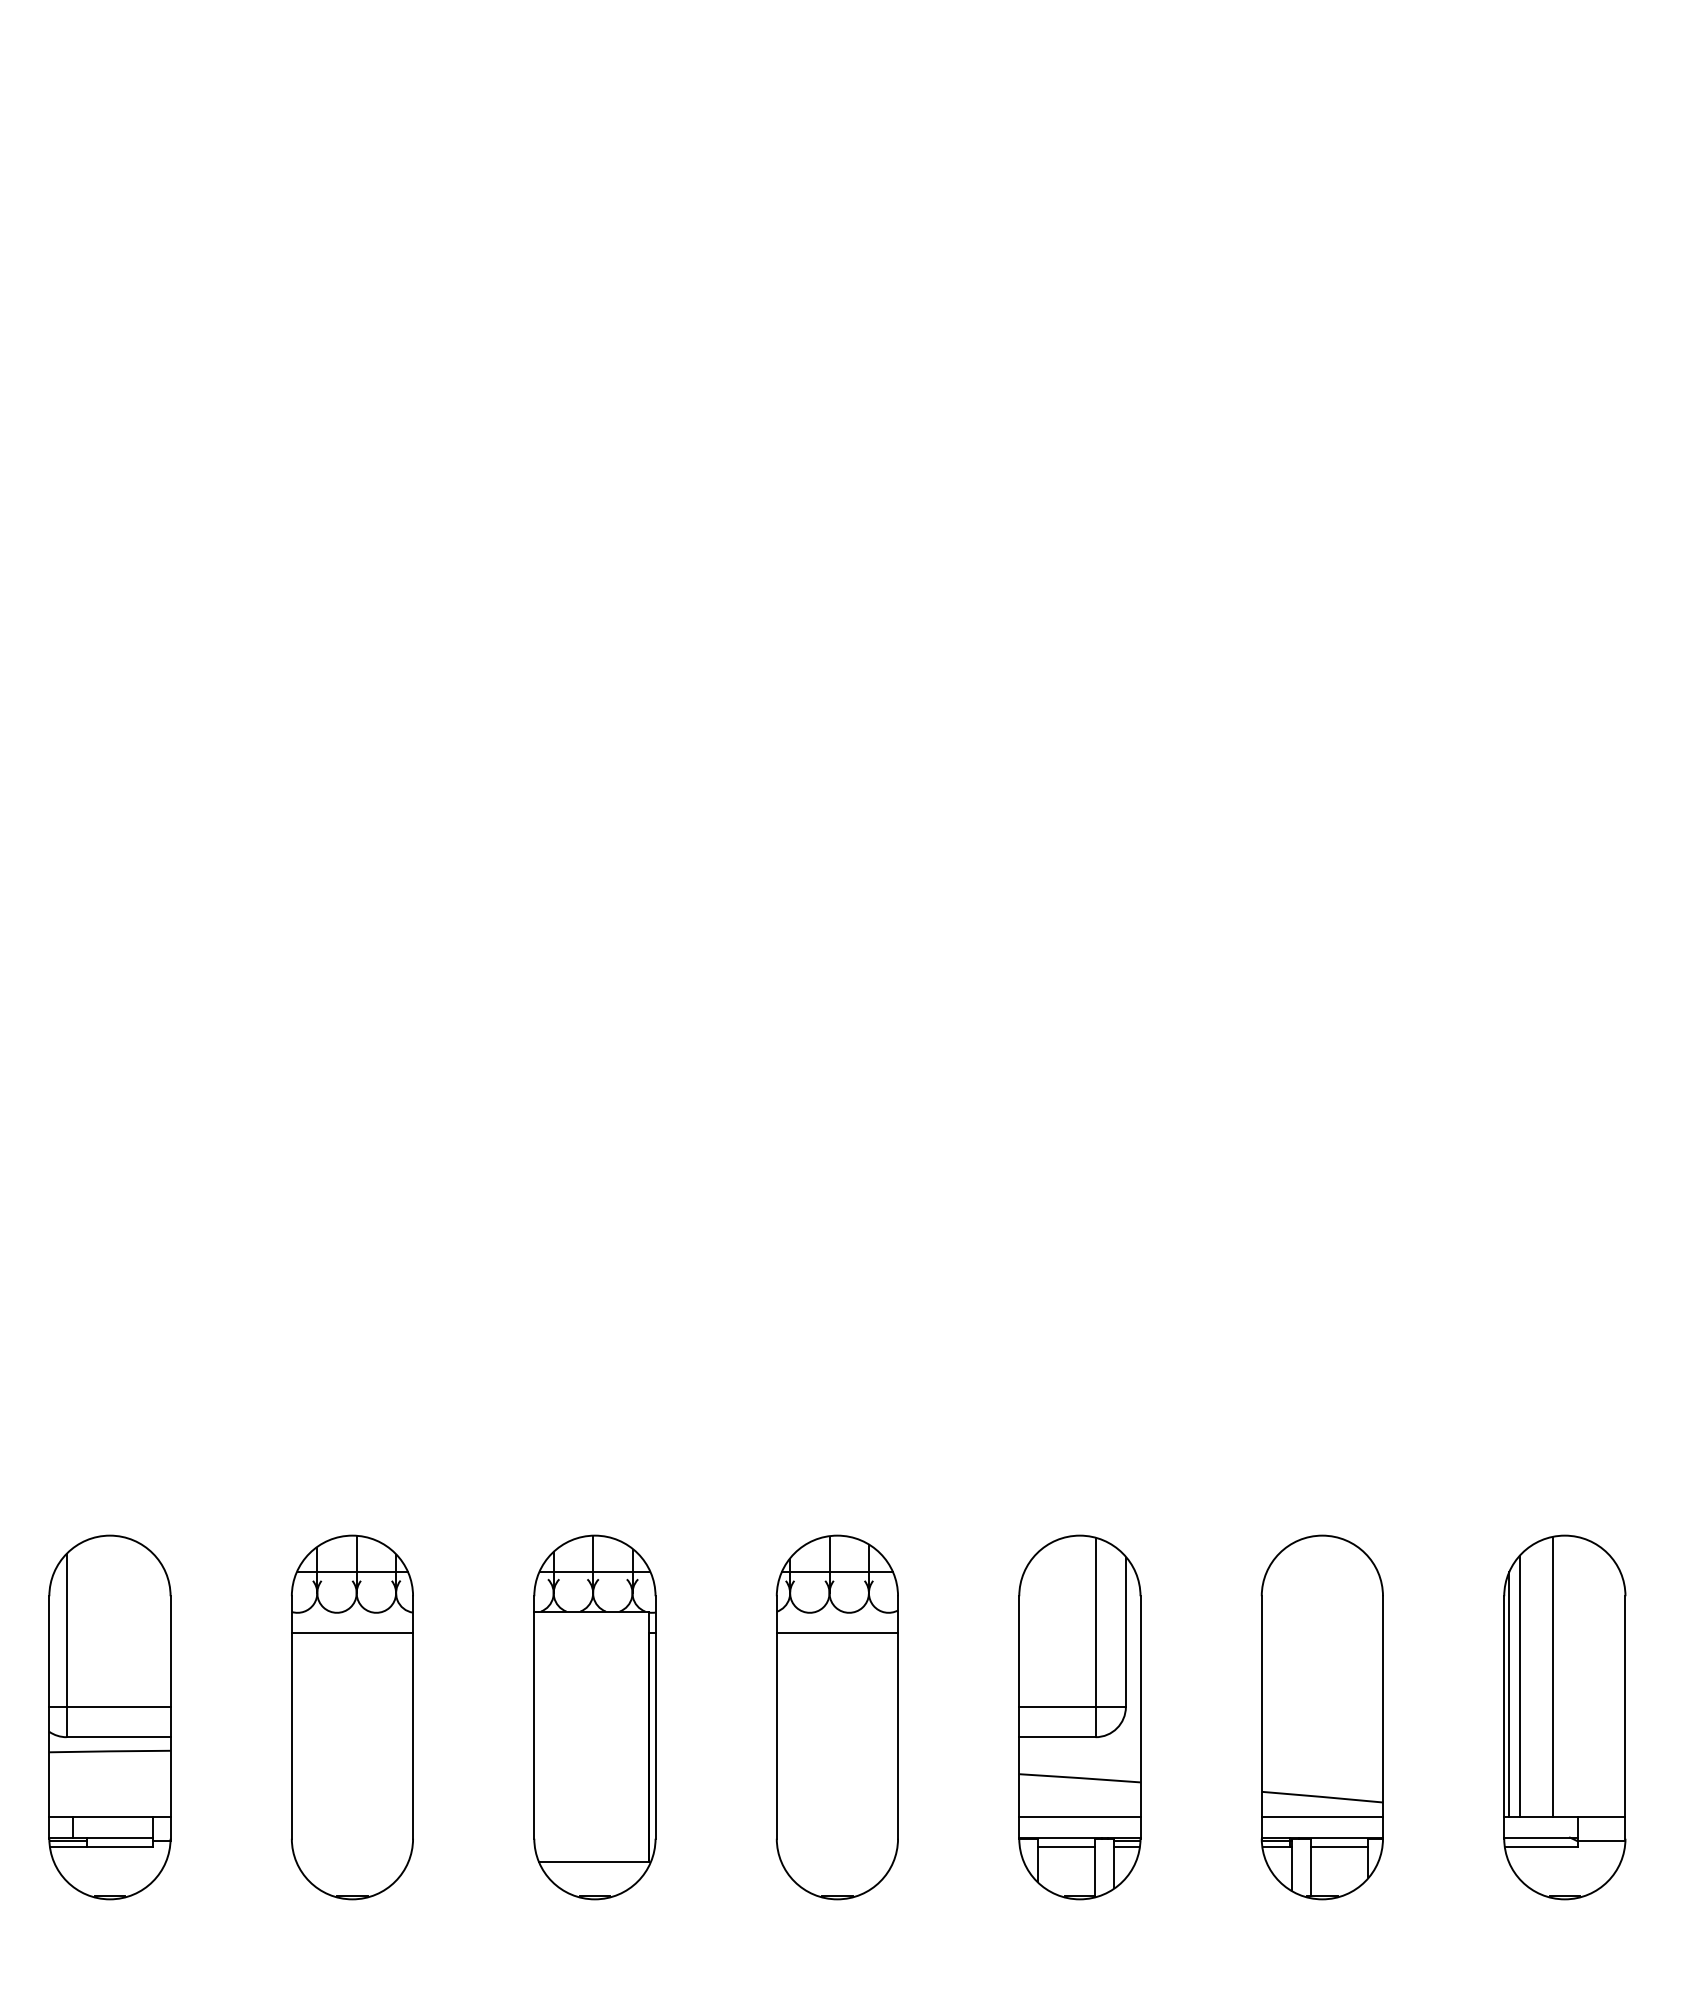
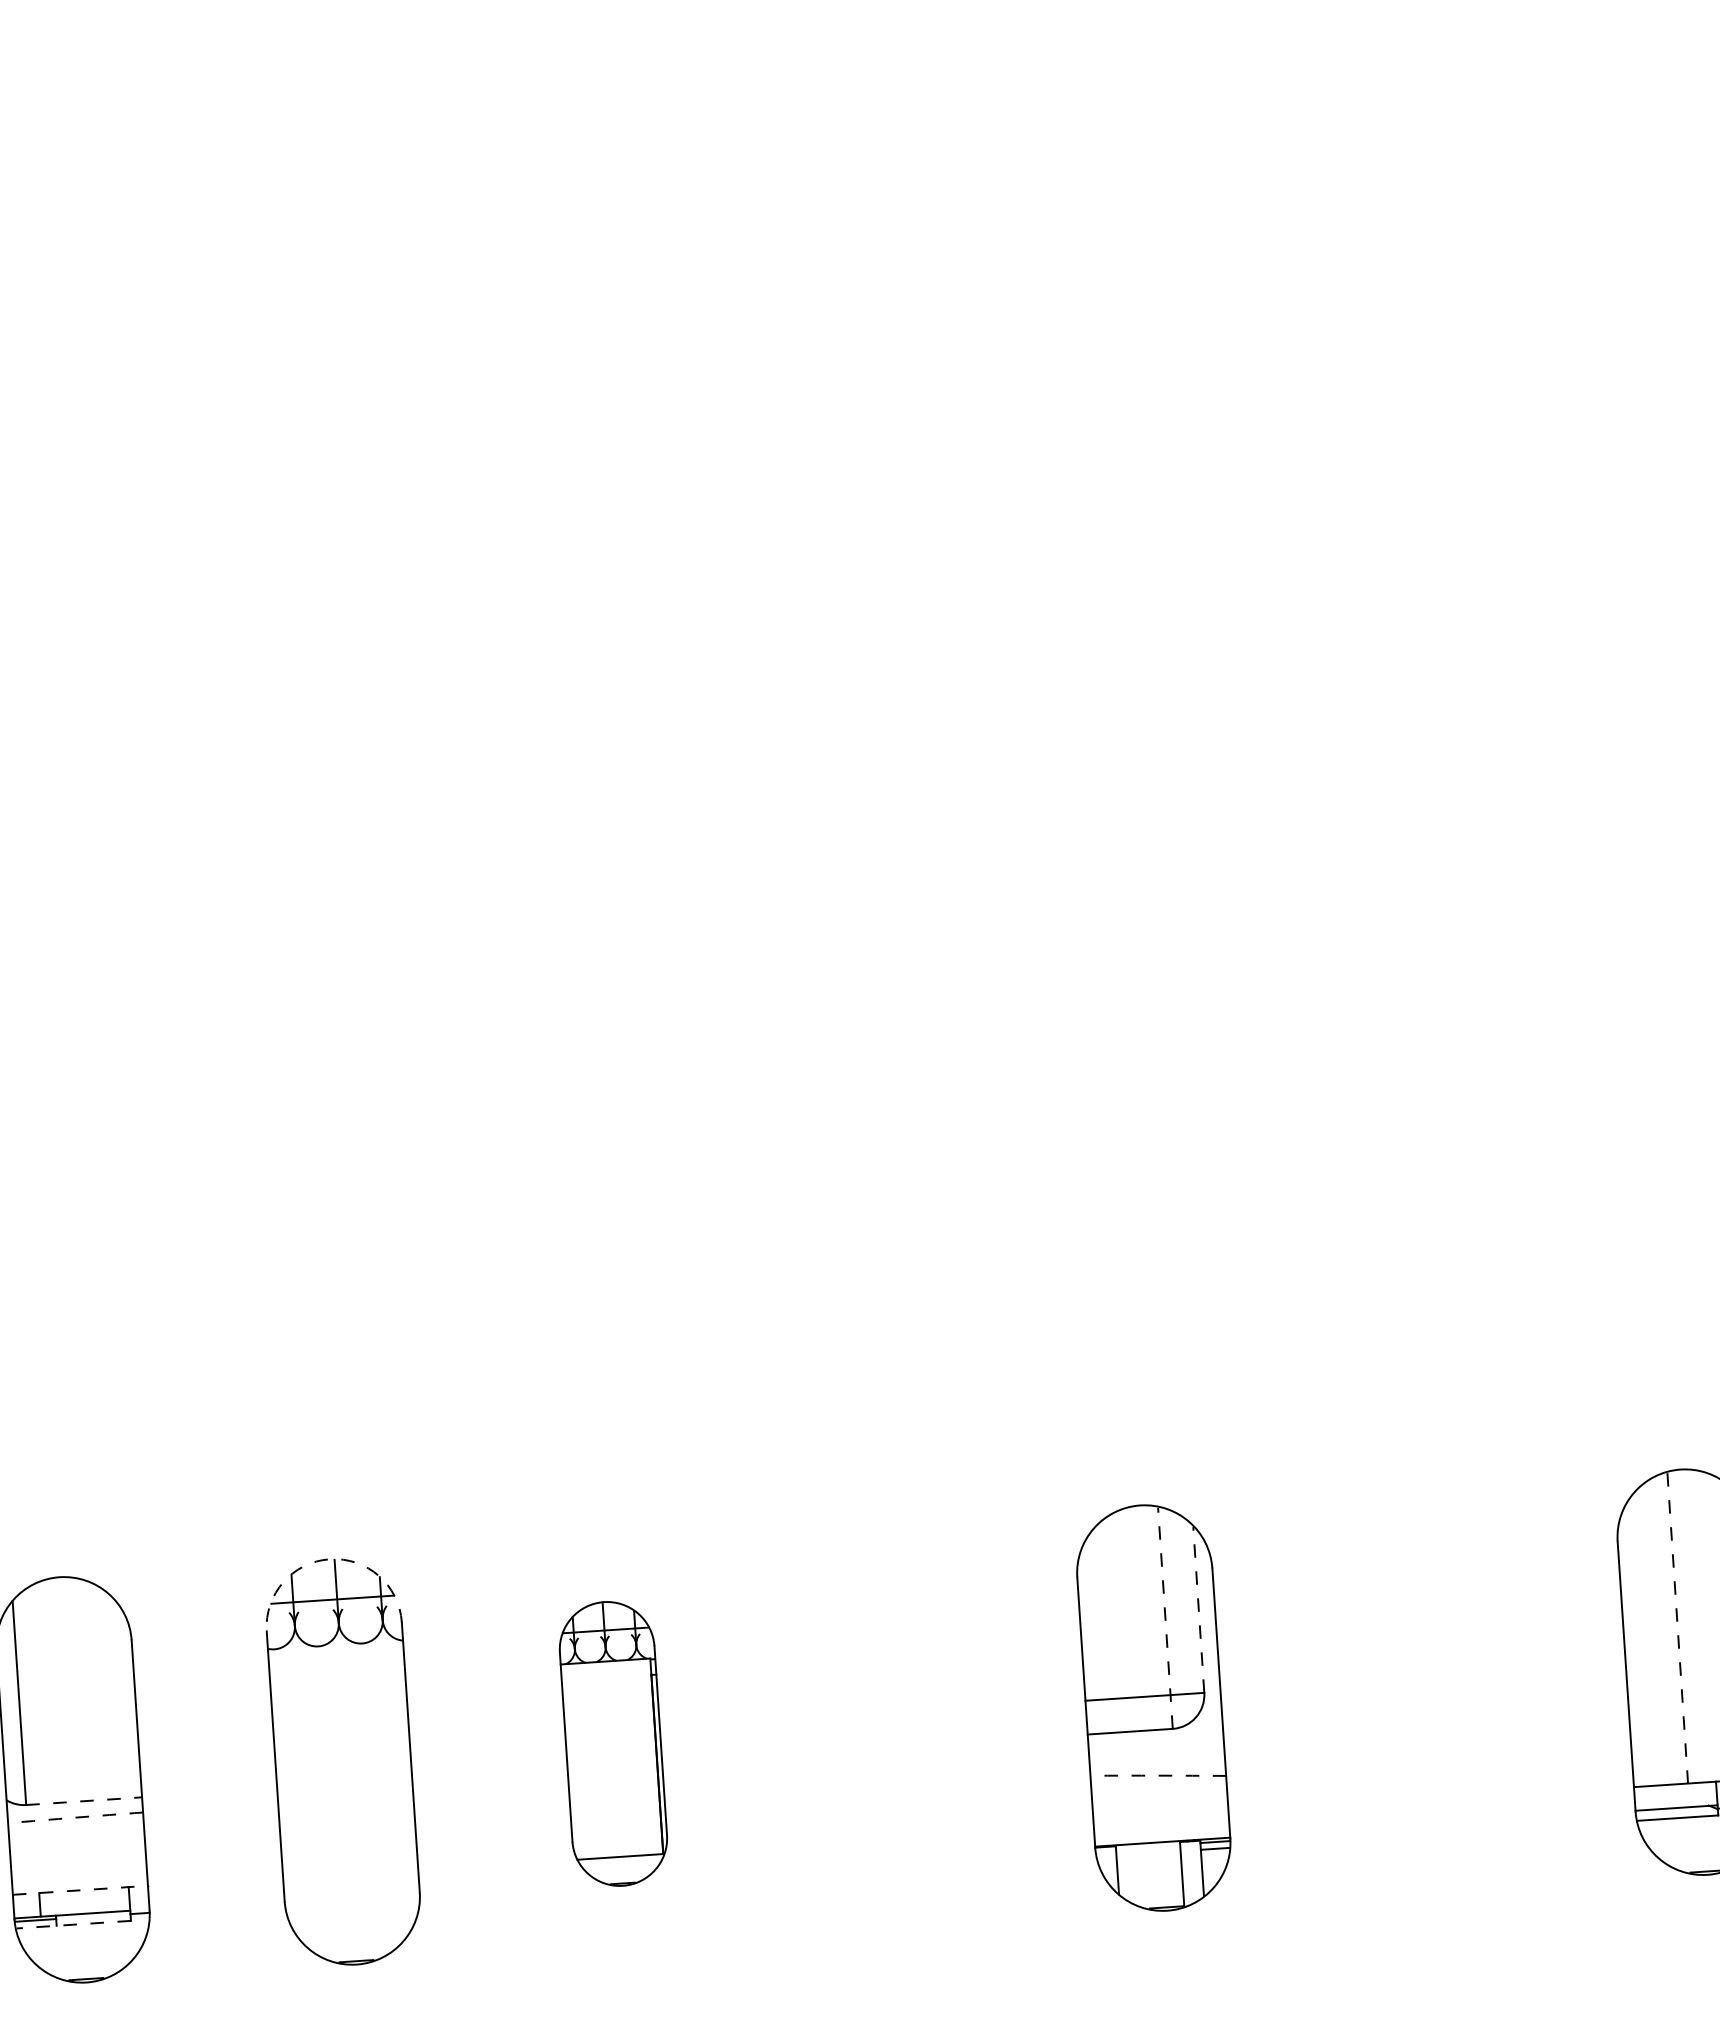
arc: (352, 1535) -> (329, 1559), solid -> dashed
line: (352, 1632) -> (337, 1667), removed
line: (1125, 1632) -> (1198, 1610), solid -> dashed
line: (1095, 1637) -> (1165, 1617), solid -> dashed
line: (1552, 1677) -> (1677, 1628), solid -> dashed
line: (1520, 1685) -> (1642, 1639), removed
line: (1509, 1694) -> (1630, 1650), removed
line: (109, 1706) -> (71, 1767), removed
part: (594, 1717) -> (612, 1744), size x0.7
part: (836, 1717) -> (882, 1726), removed
part: (1321, 1717) -> (1423, 1690), removed
line: (119, 1737) -> (85, 1801), solid -> dashed
arc: (109, 1751) -> (75, 1817), solid -> dashed
arc: (1080, 1778) -> (1159, 1776), solid -> dashed
line: (109, 1816) -> (79, 1890), solid -> dashed
line: (1079, 1816) -> (1160, 1818), removed
line: (101, 1846) -> (73, 1924), solid -> dashed
line: (1066, 1846) -> (1148, 1852), removed

